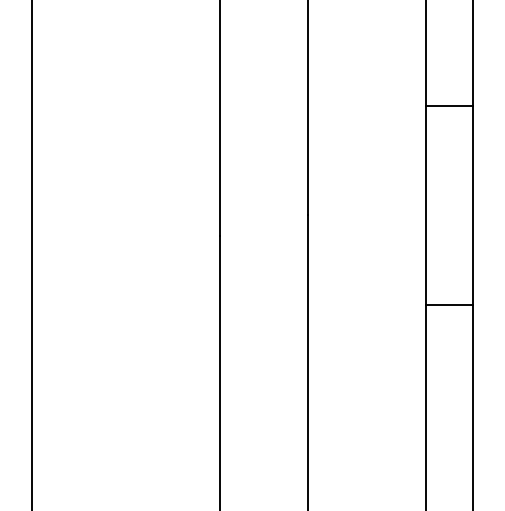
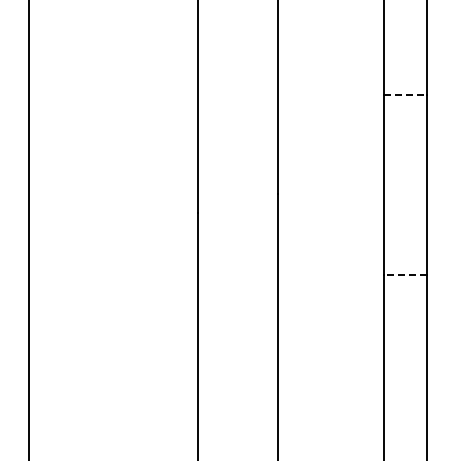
line: (449, 105) -> (405, 95), solid -> dashed
line: (449, 305) -> (405, 275), solid -> dashed

